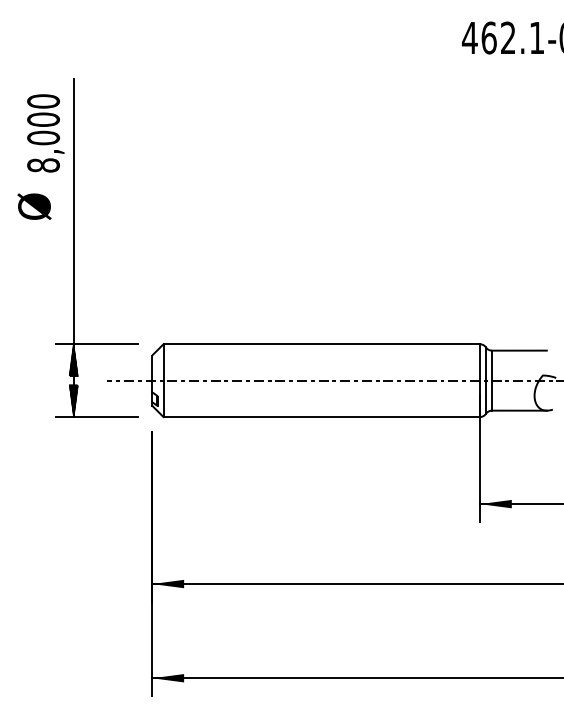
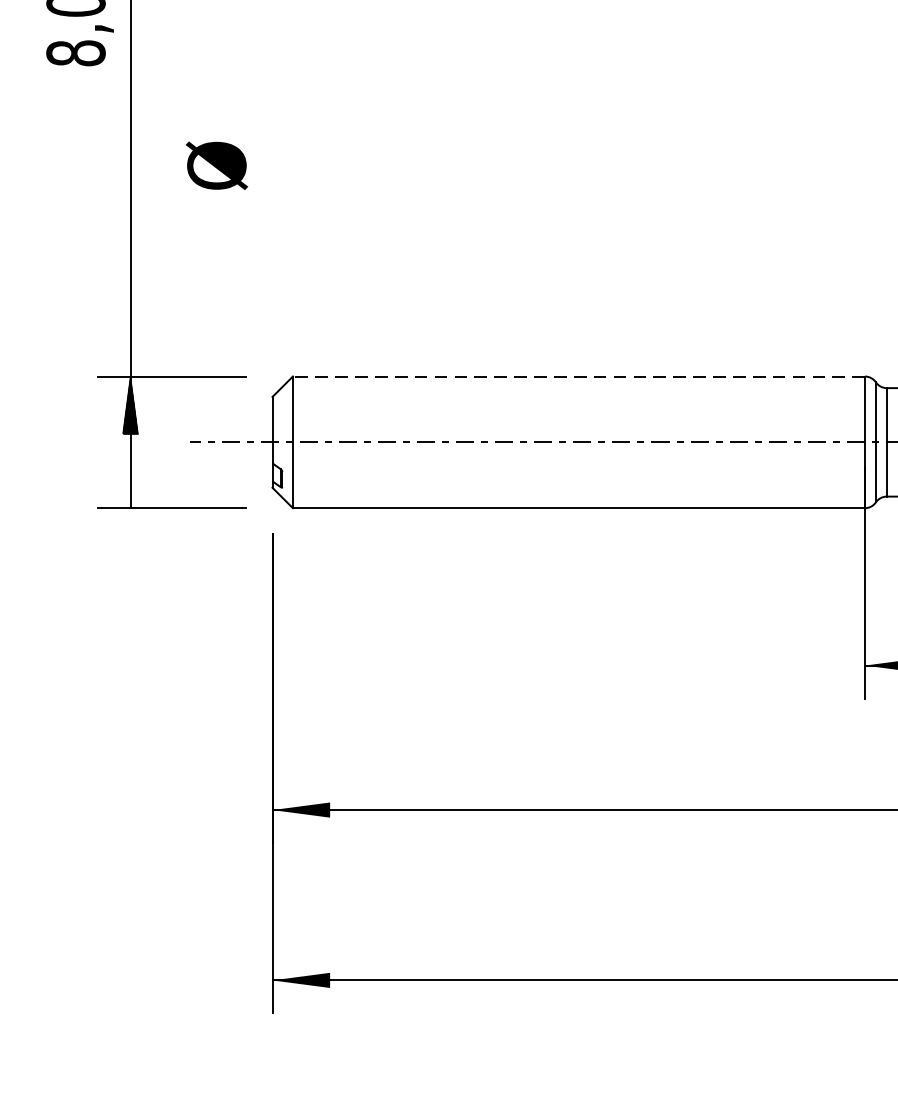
text: (34, 206) -> (216, 165), moved
line: (321, 344) -> (578, 376), solid -> dashed
hatch: (73, 400) -> (130, 478), removed

